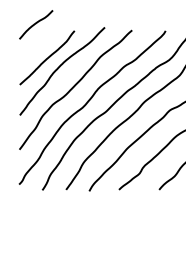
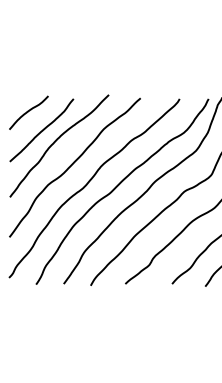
curve: (35, 24) -> (28, 112), moved

